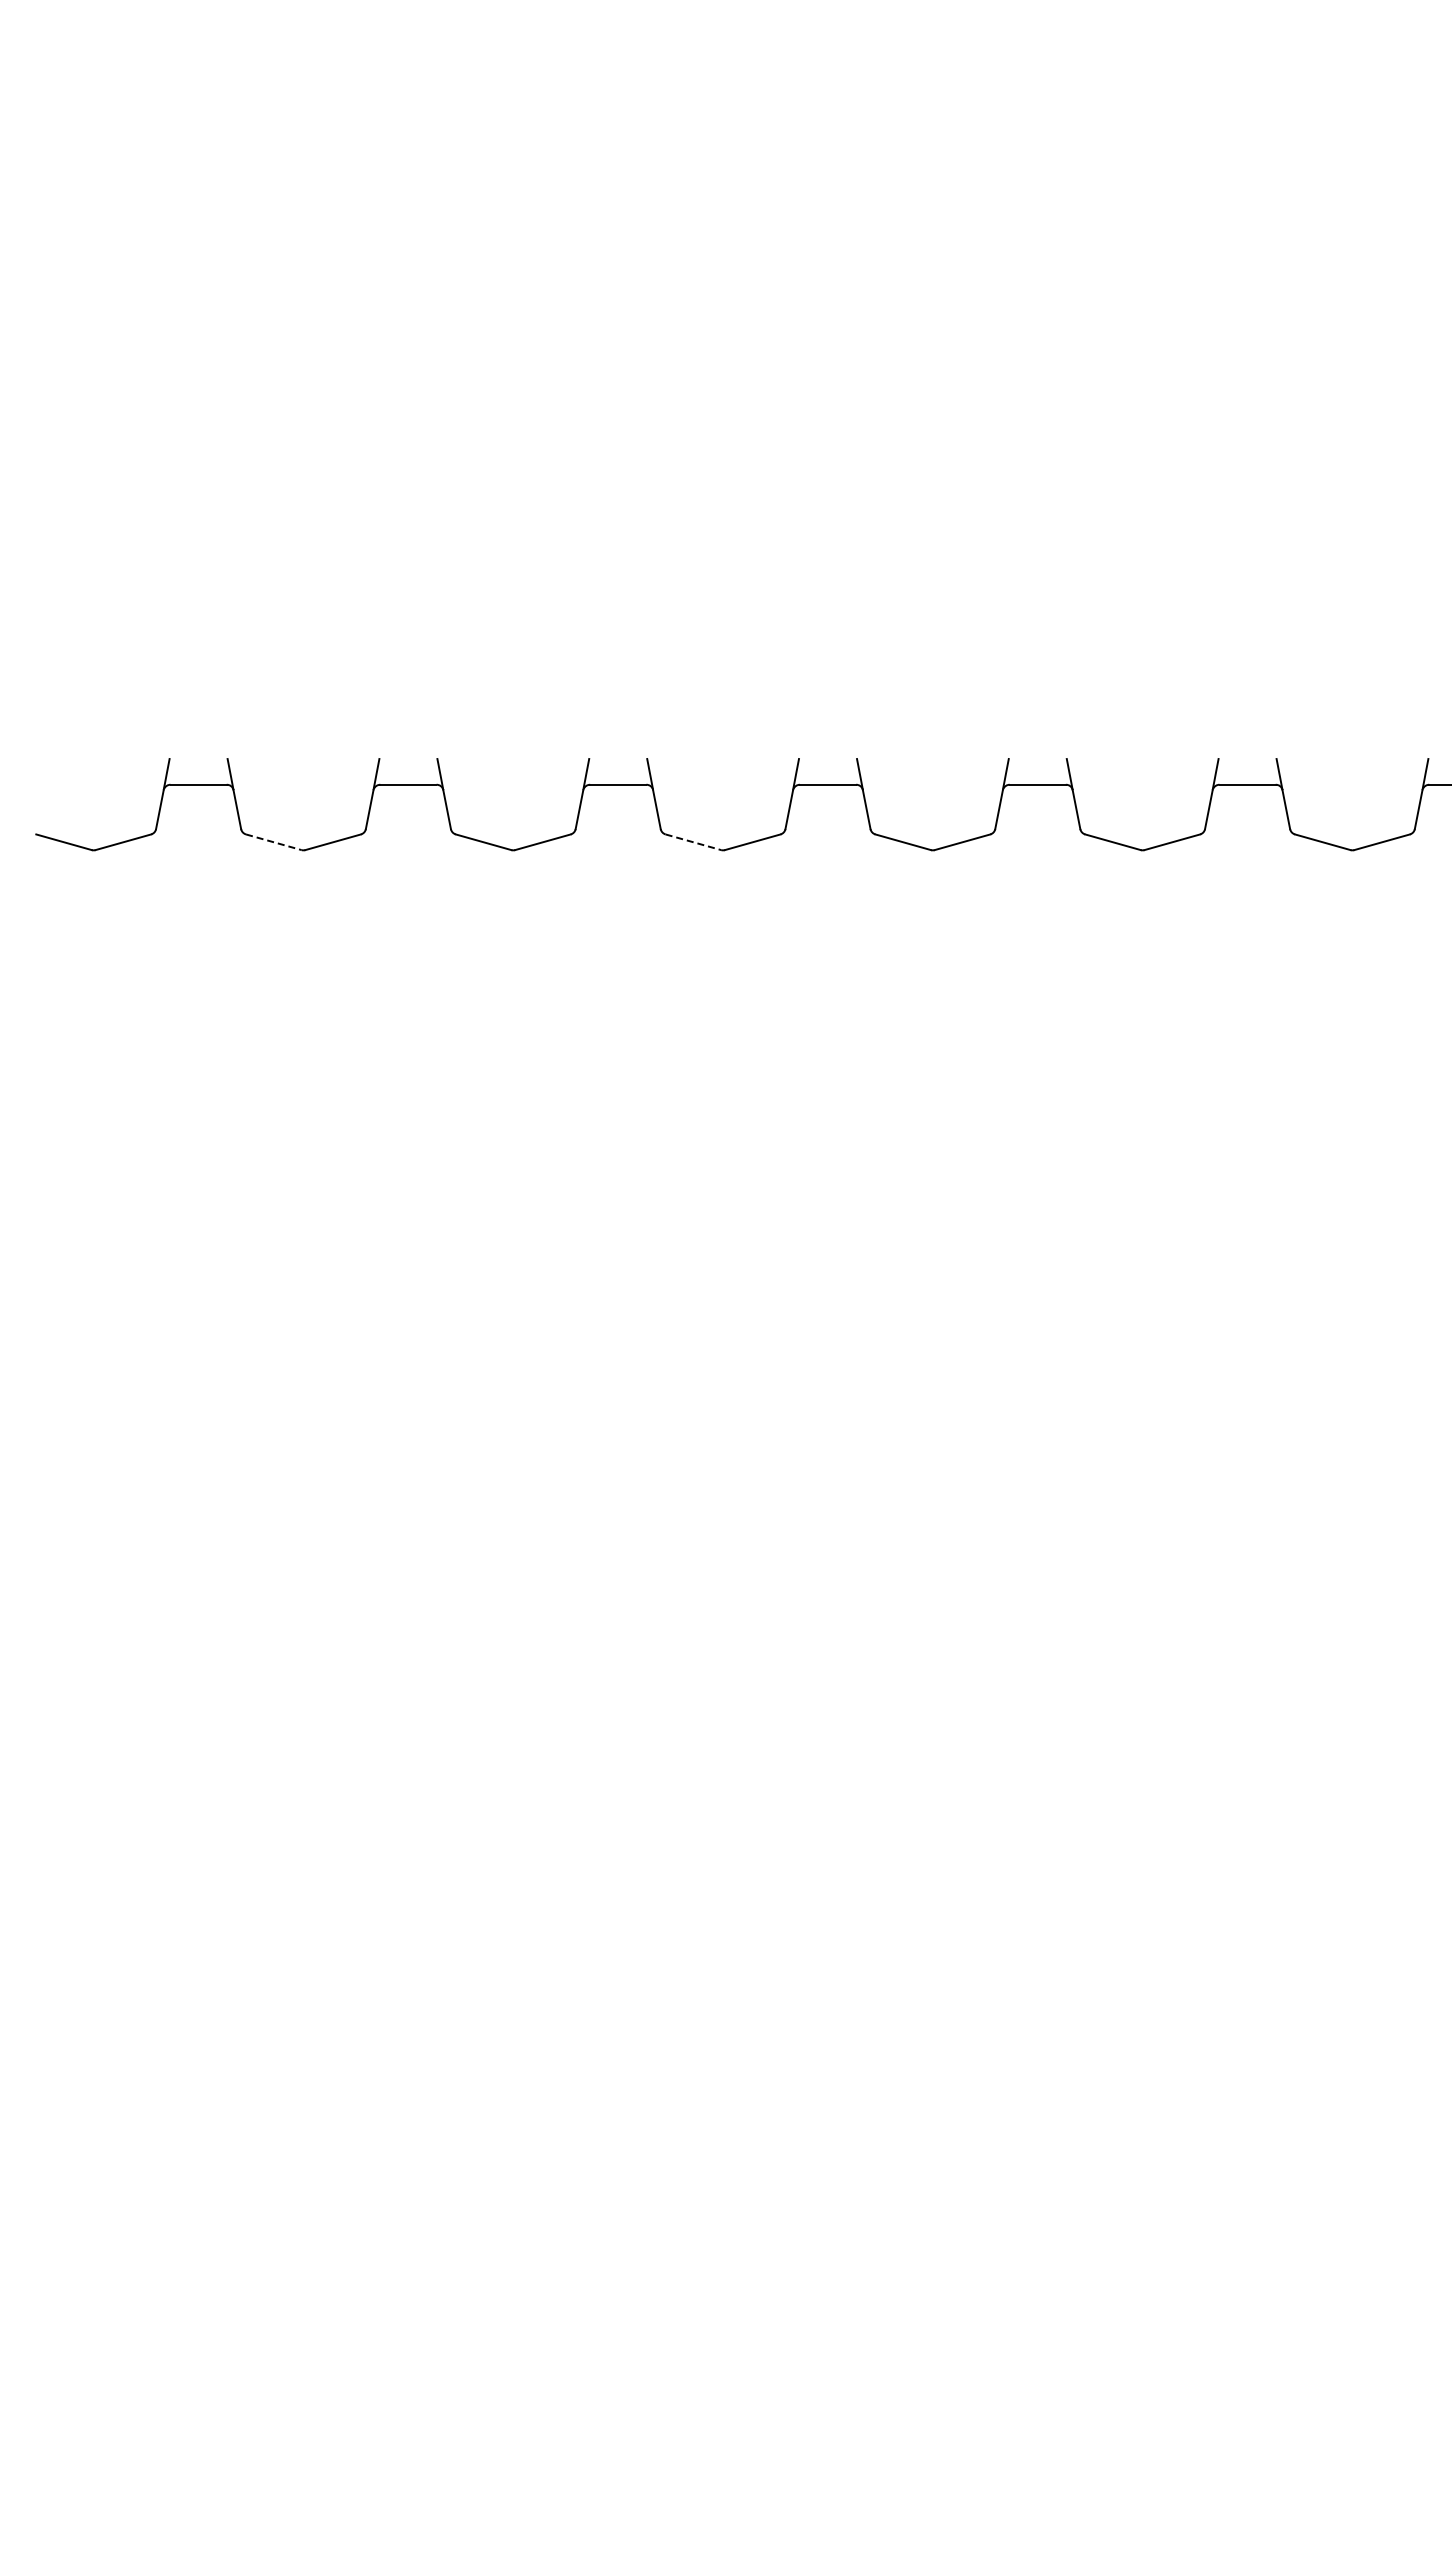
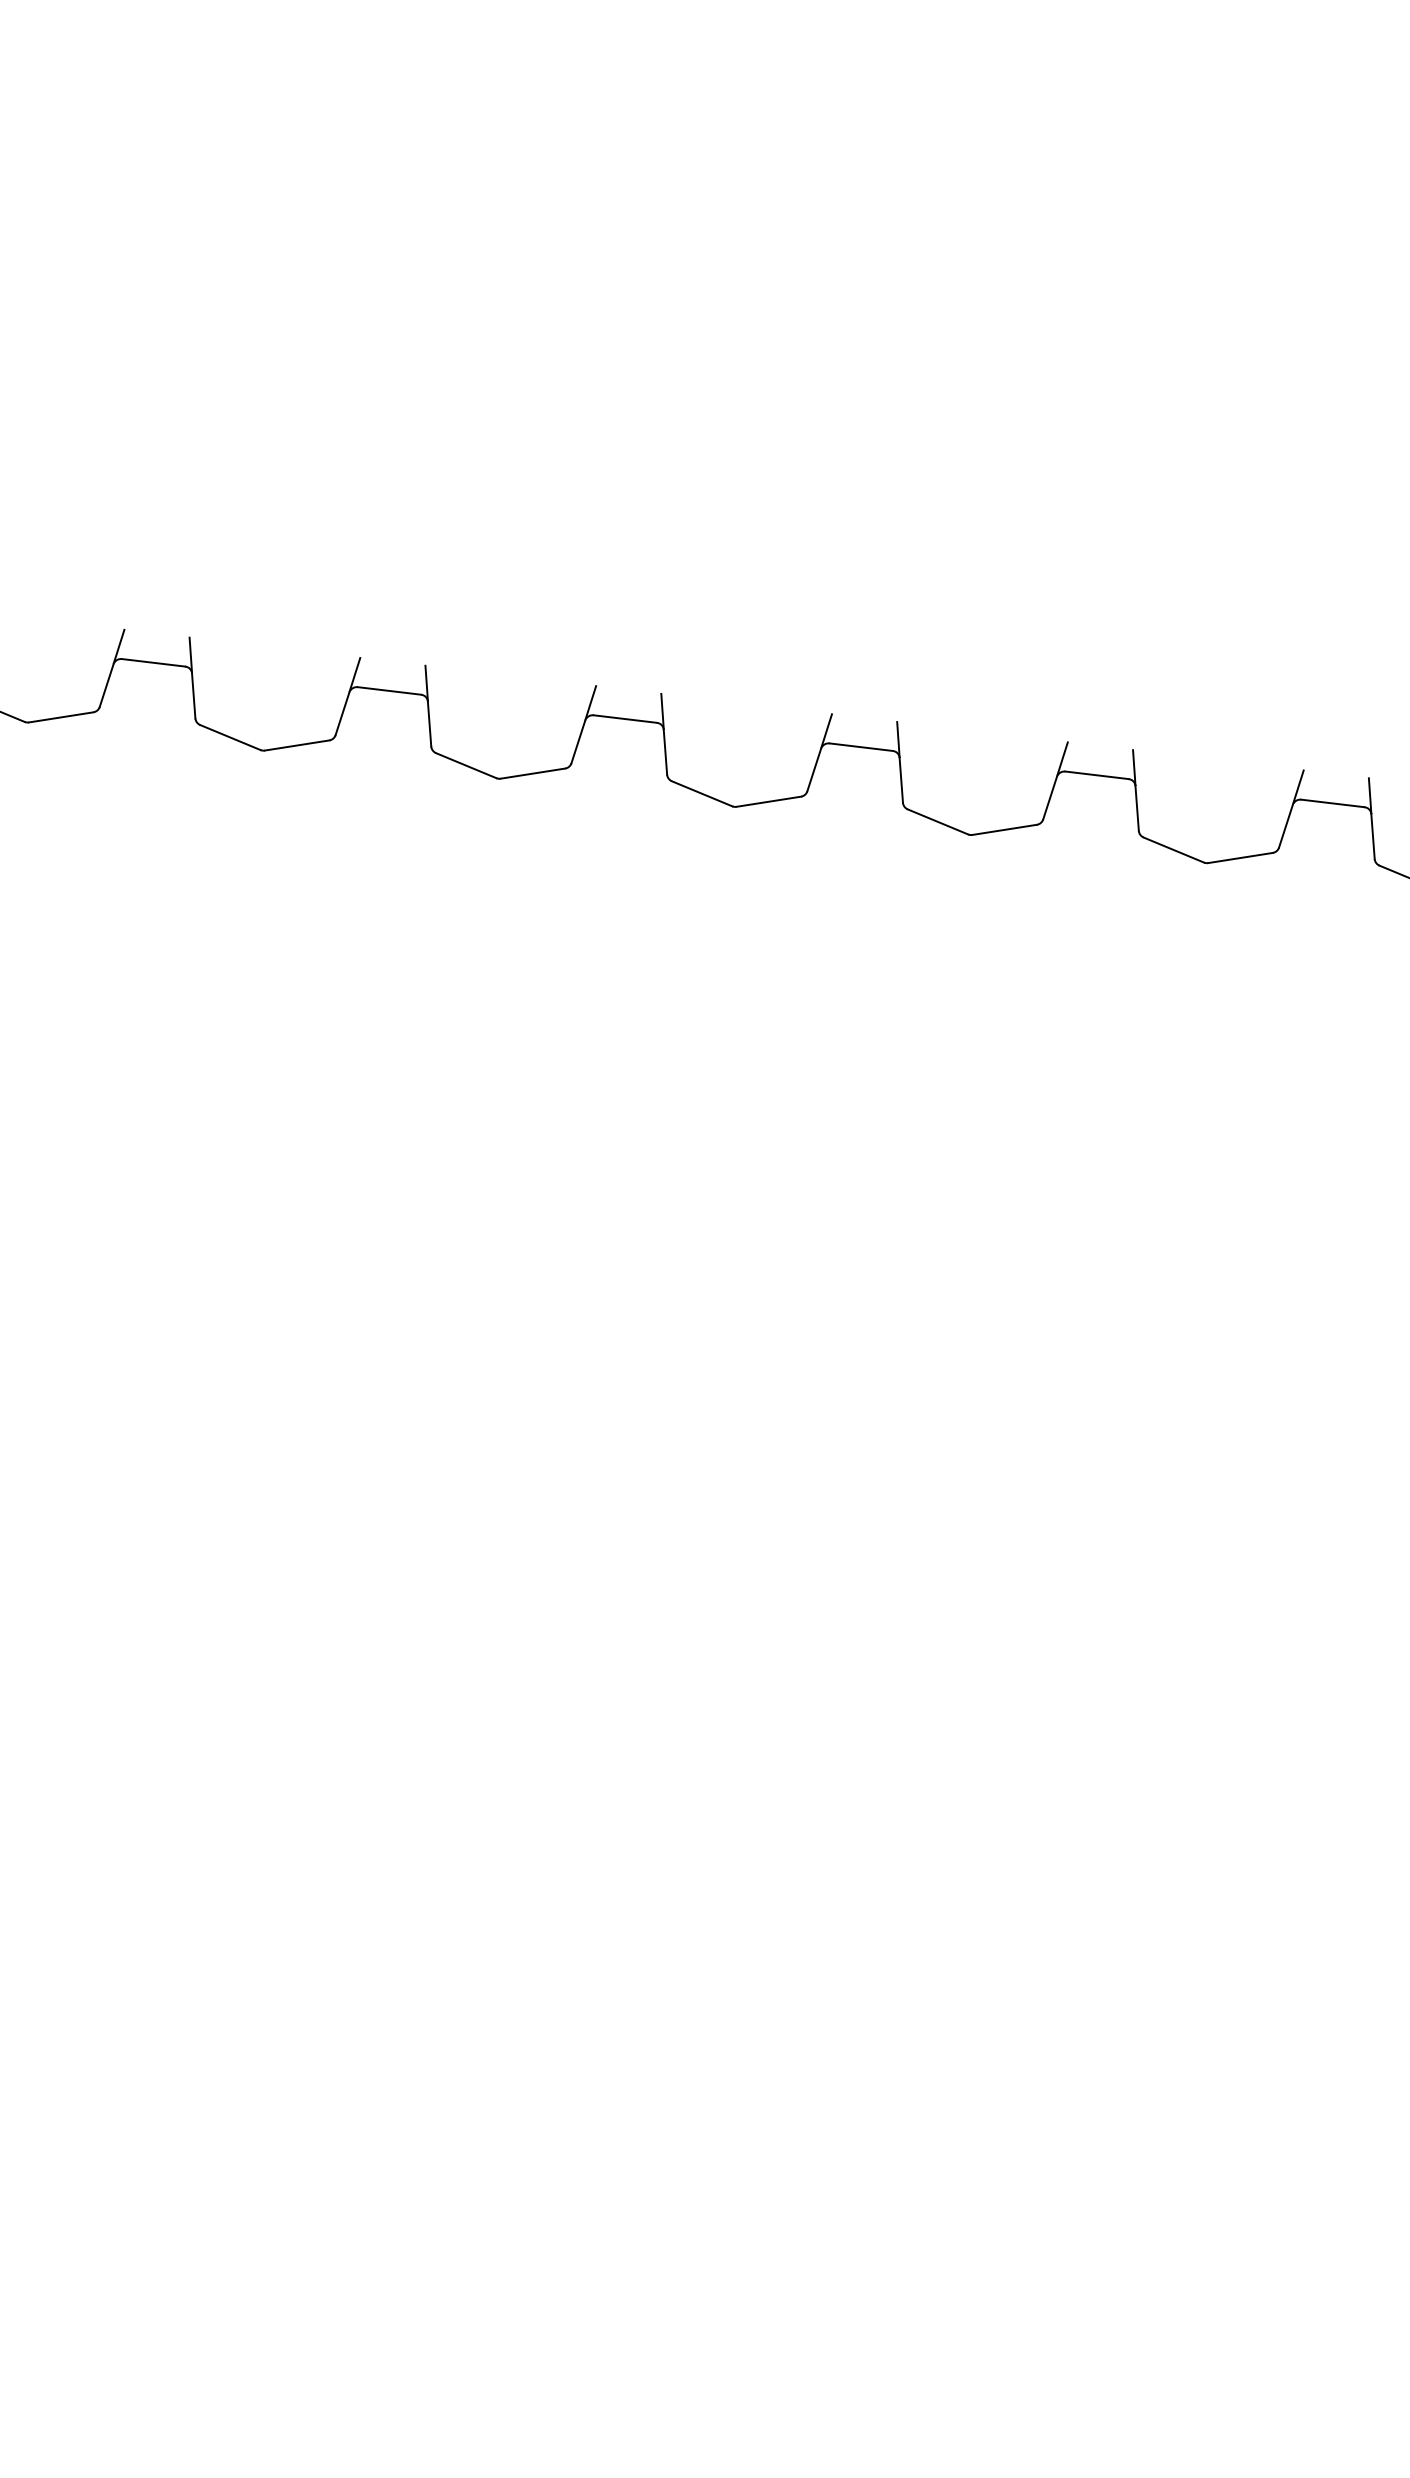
line: (273, 842) -> (229, 737), dashed -> solid
line: (693, 842) -> (702, 794), dashed -> solid

